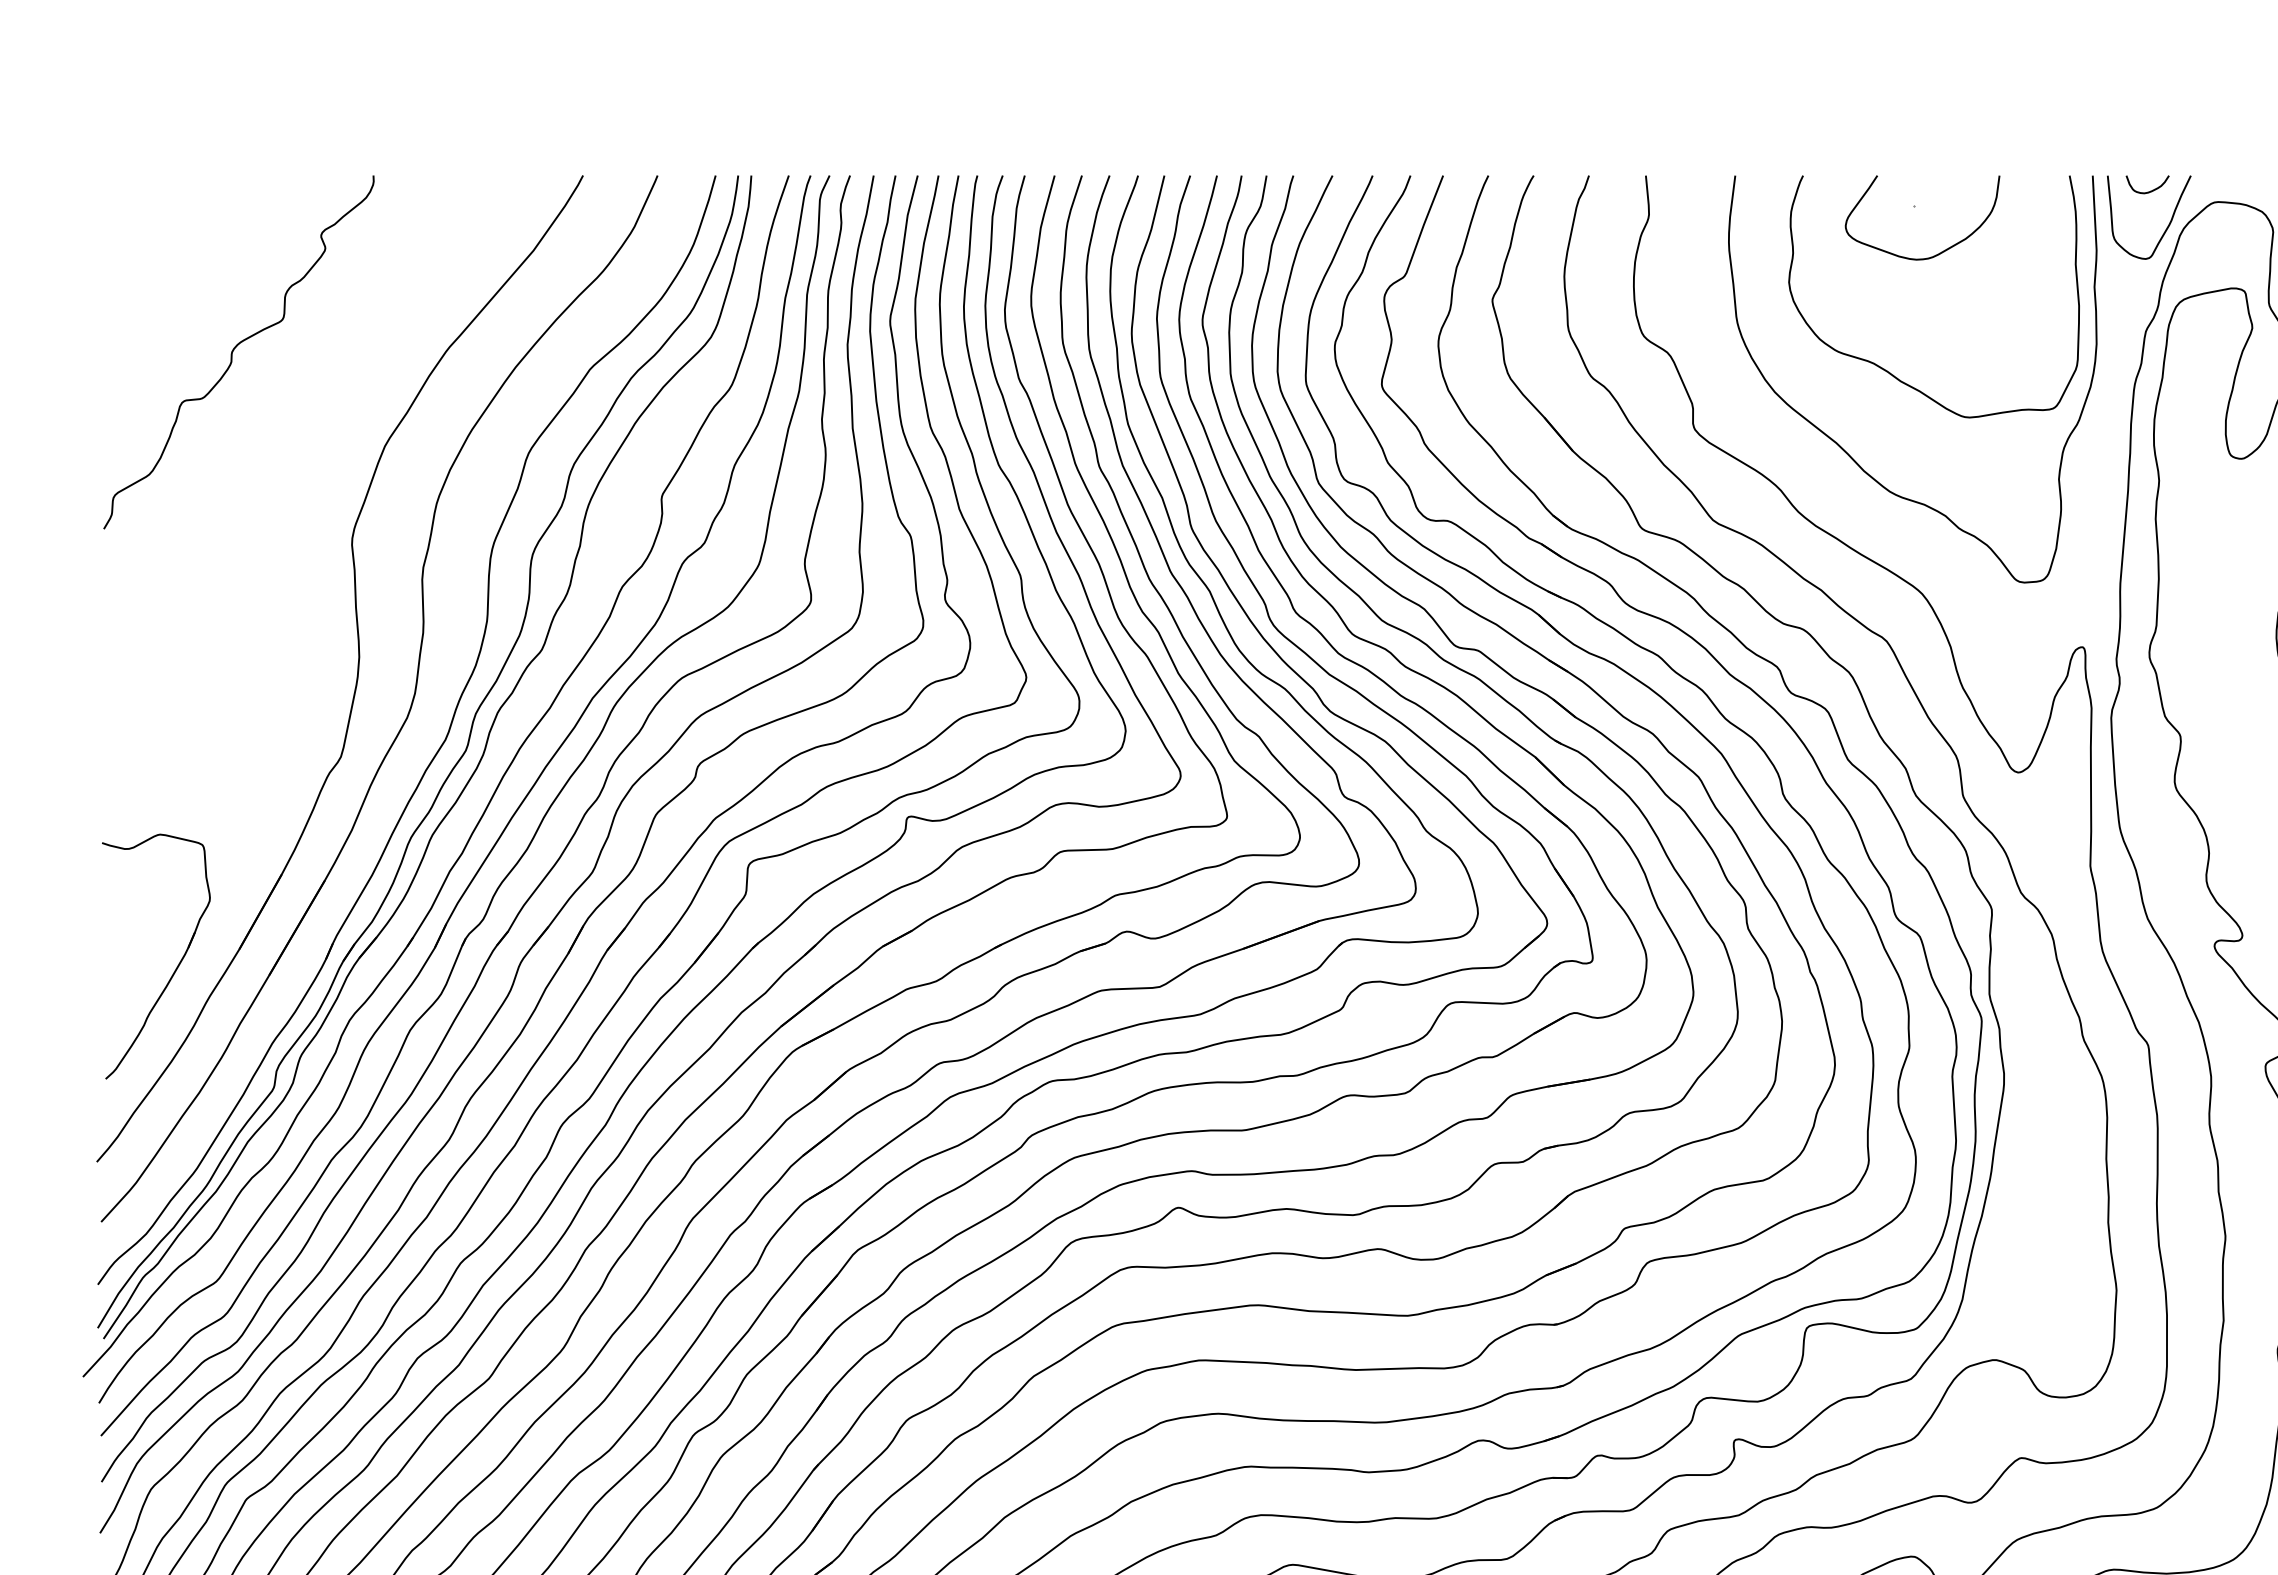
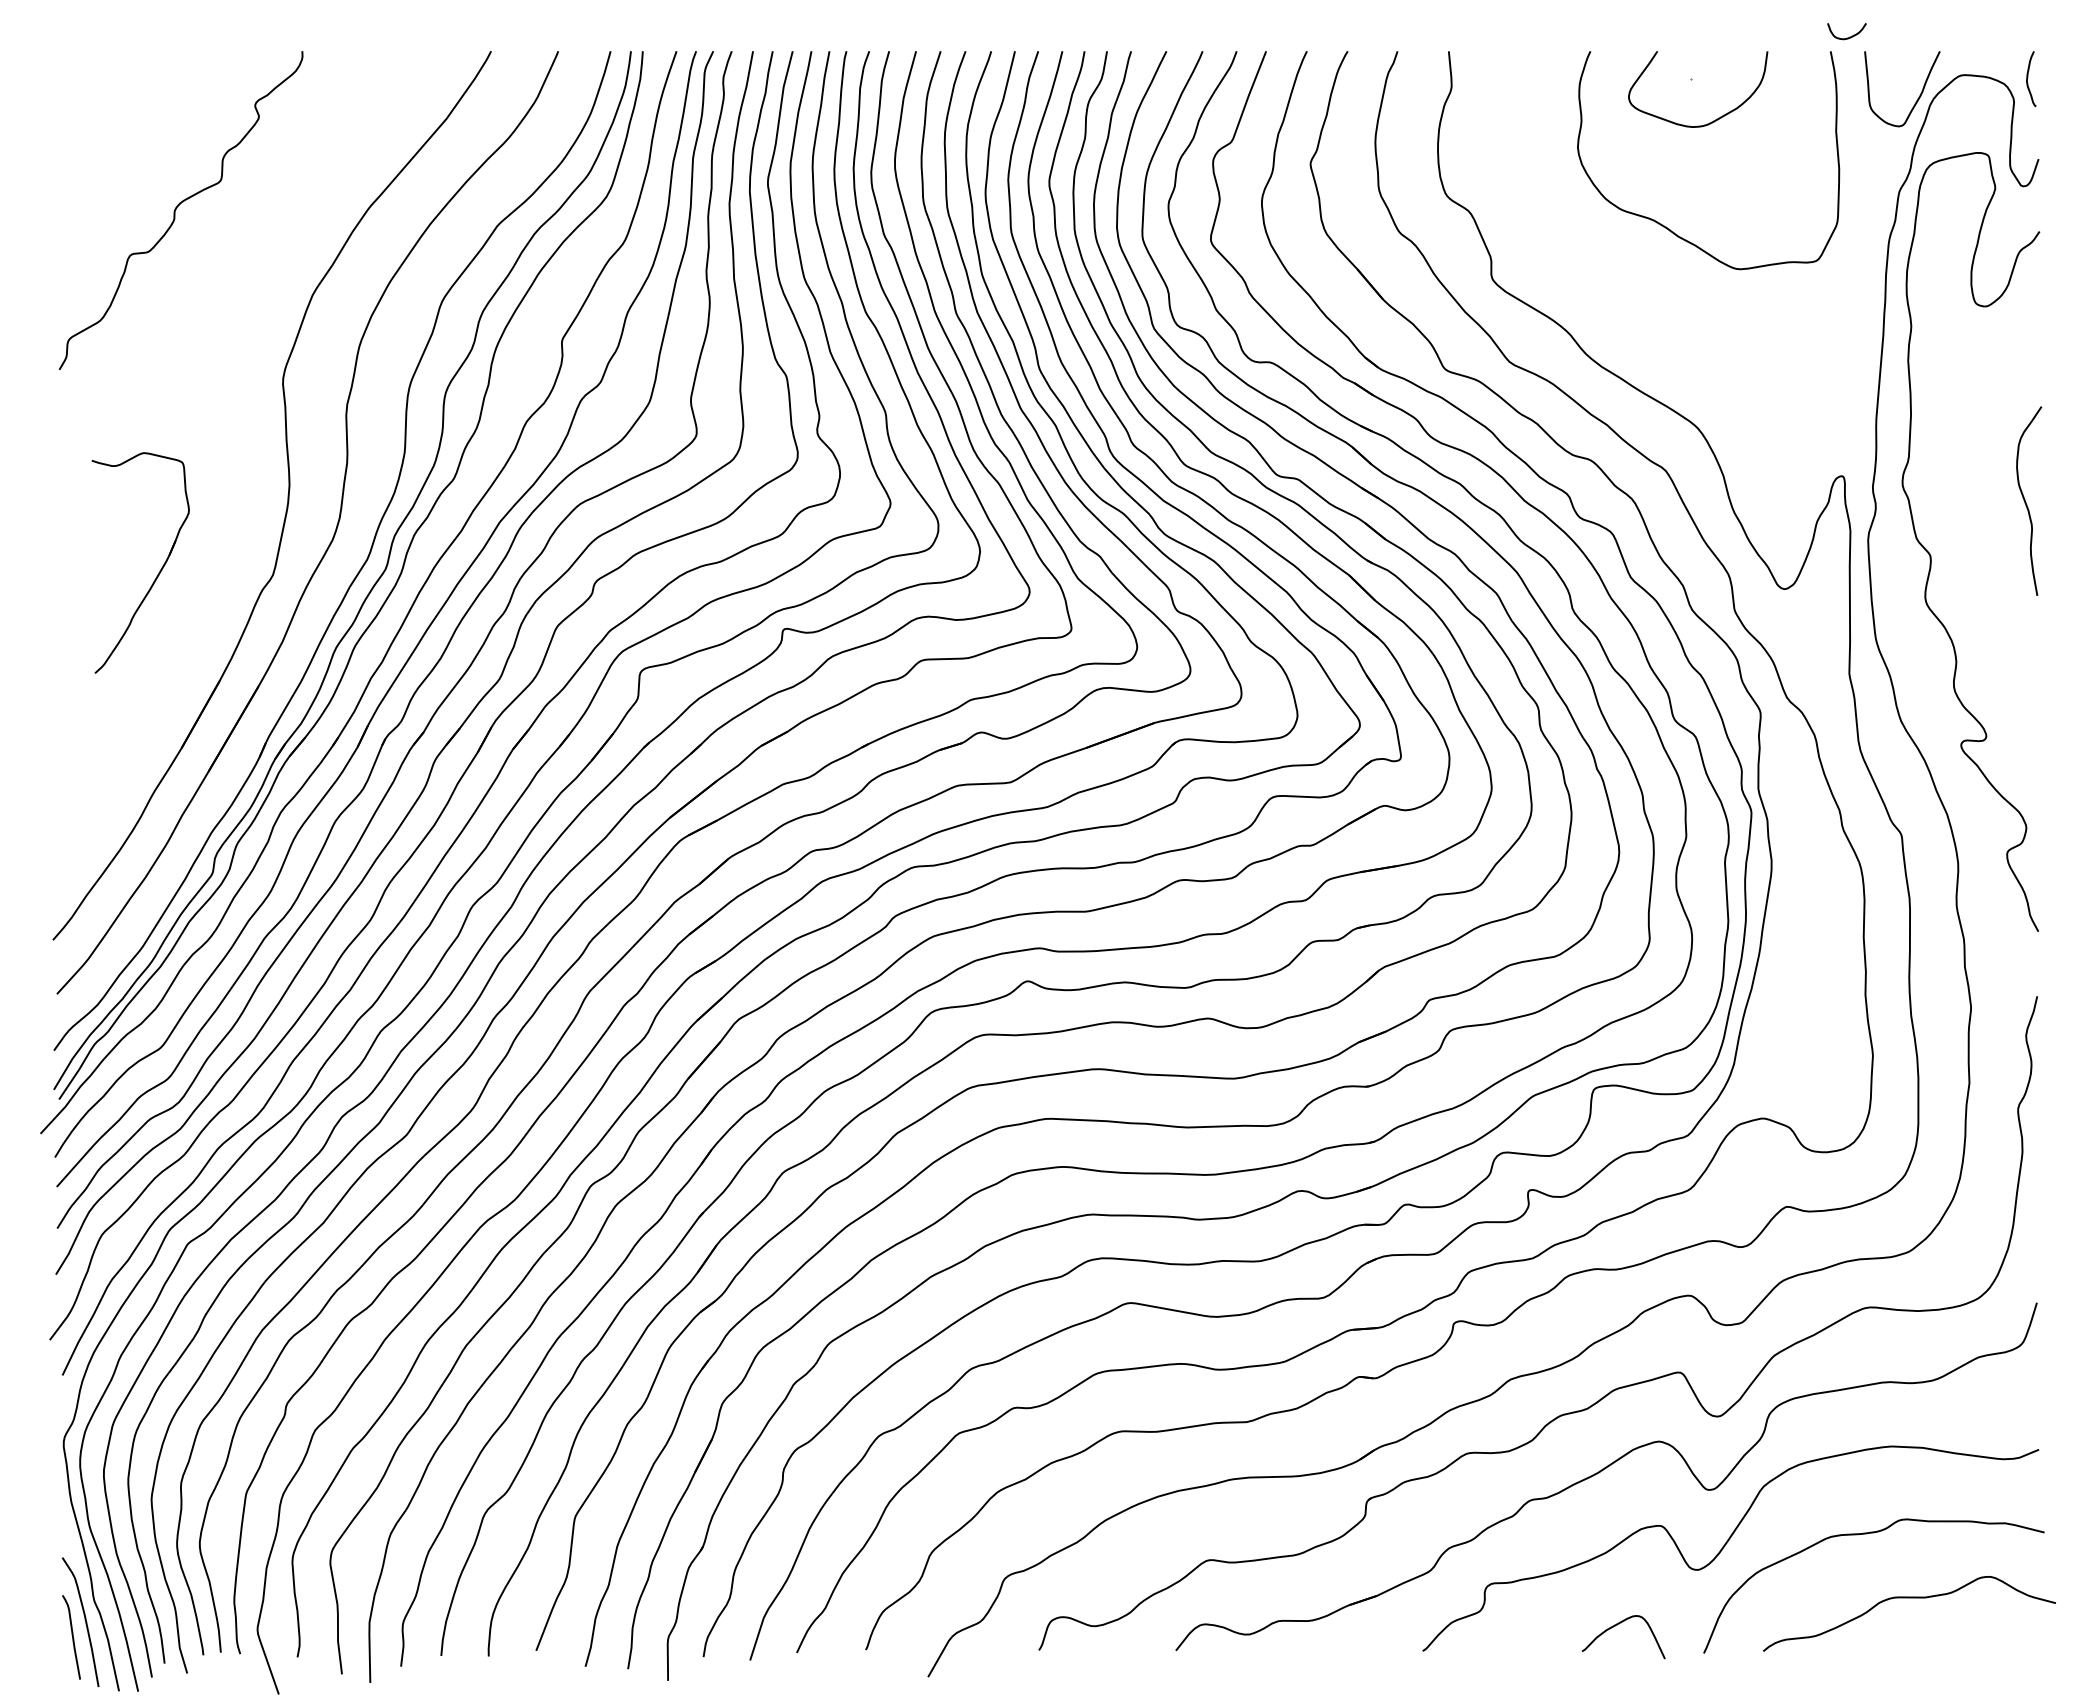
curve: (2150, 190) -> (1849, 36), moved
curve: (1843, 447) -> (1626, 296), removed
part: (176, 967) -> (158, 572), moved

